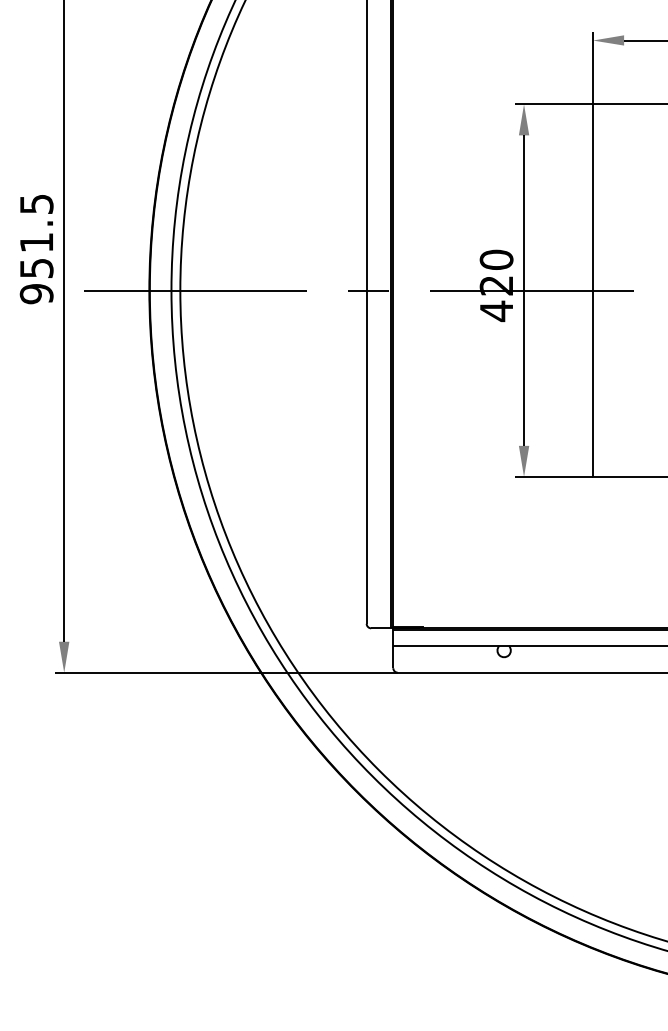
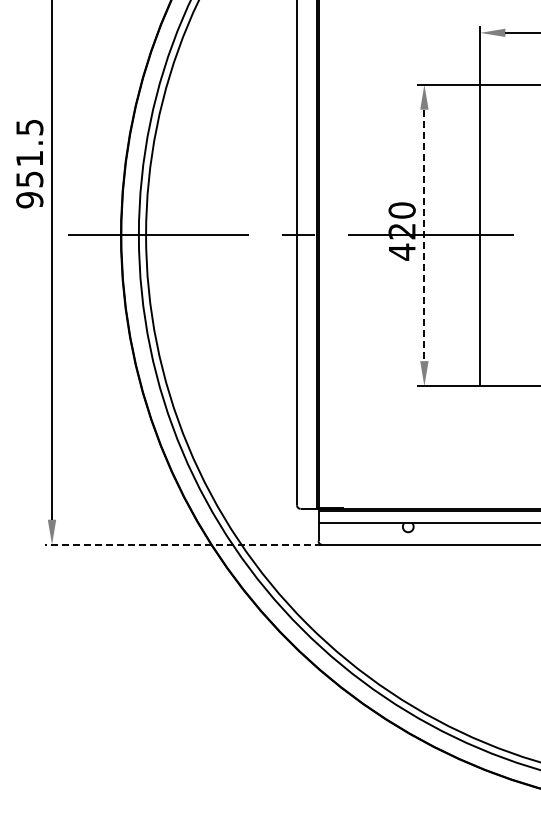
text: (36, 249) -> (29, 164), moved
line: (524, 290) -> (424, 235), solid -> dashed
line: (226, 672) -> (183, 544), solid -> dashed

